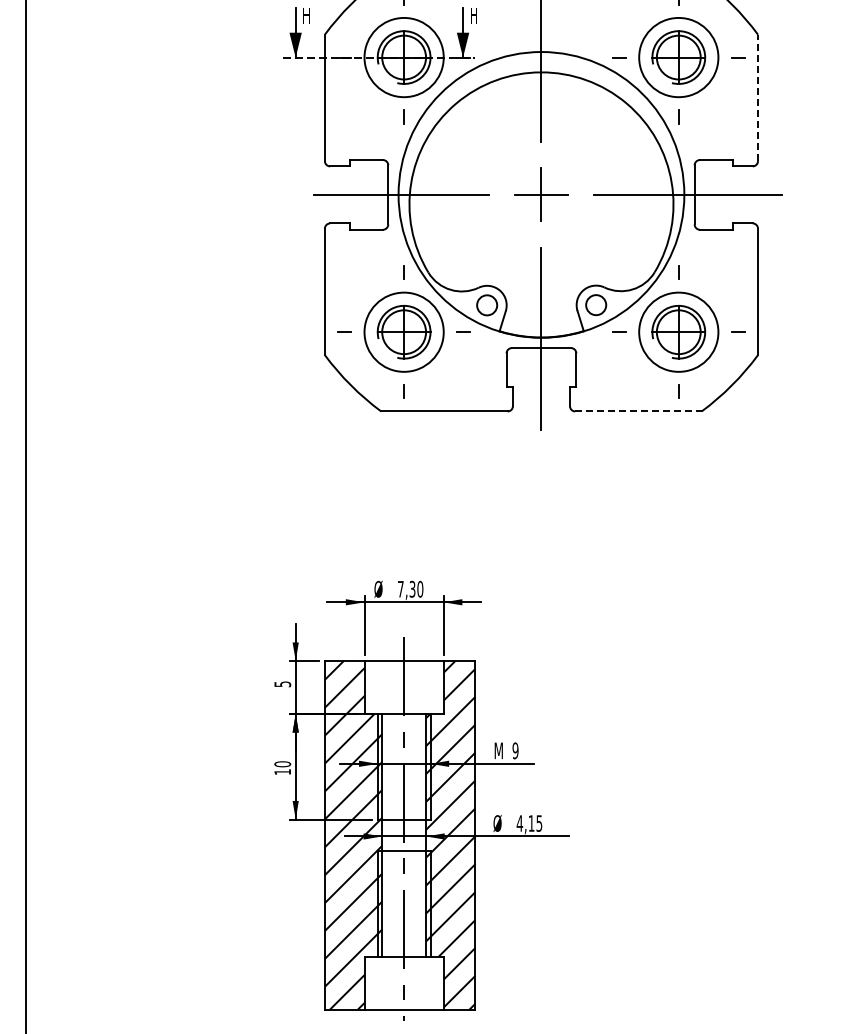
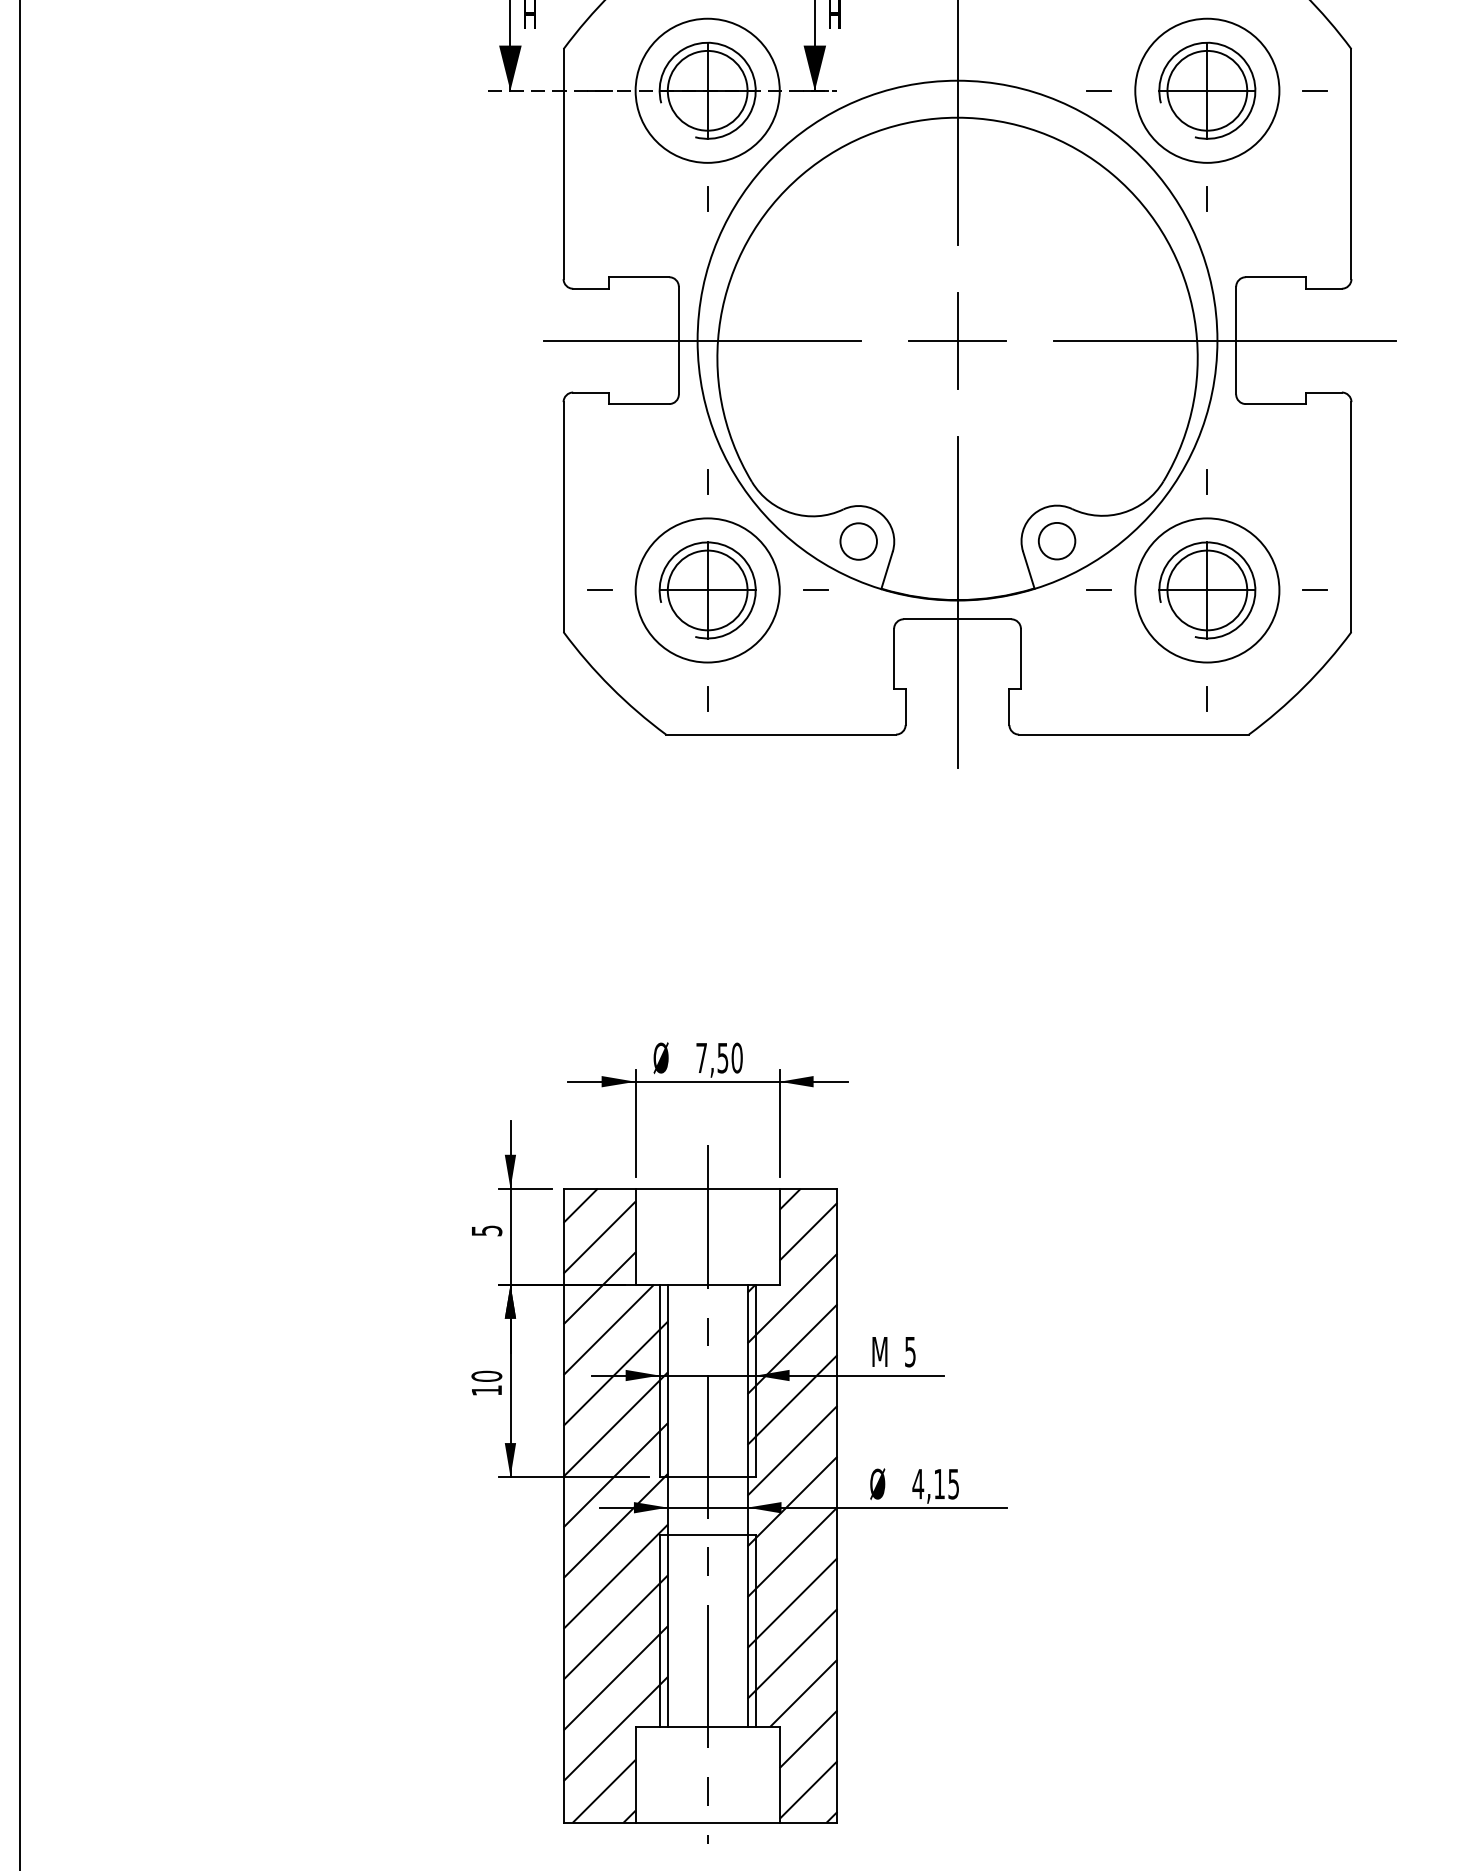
line: (758, 97) -> (1352, 163), dashed -> solid
line: (638, 411) -> (1134, 734), dashed -> solid
text: (412, 588) -> (722, 1056), 7,30 -> 7,50
text: (515, 750) -> (910, 1351), 9 -> 5

